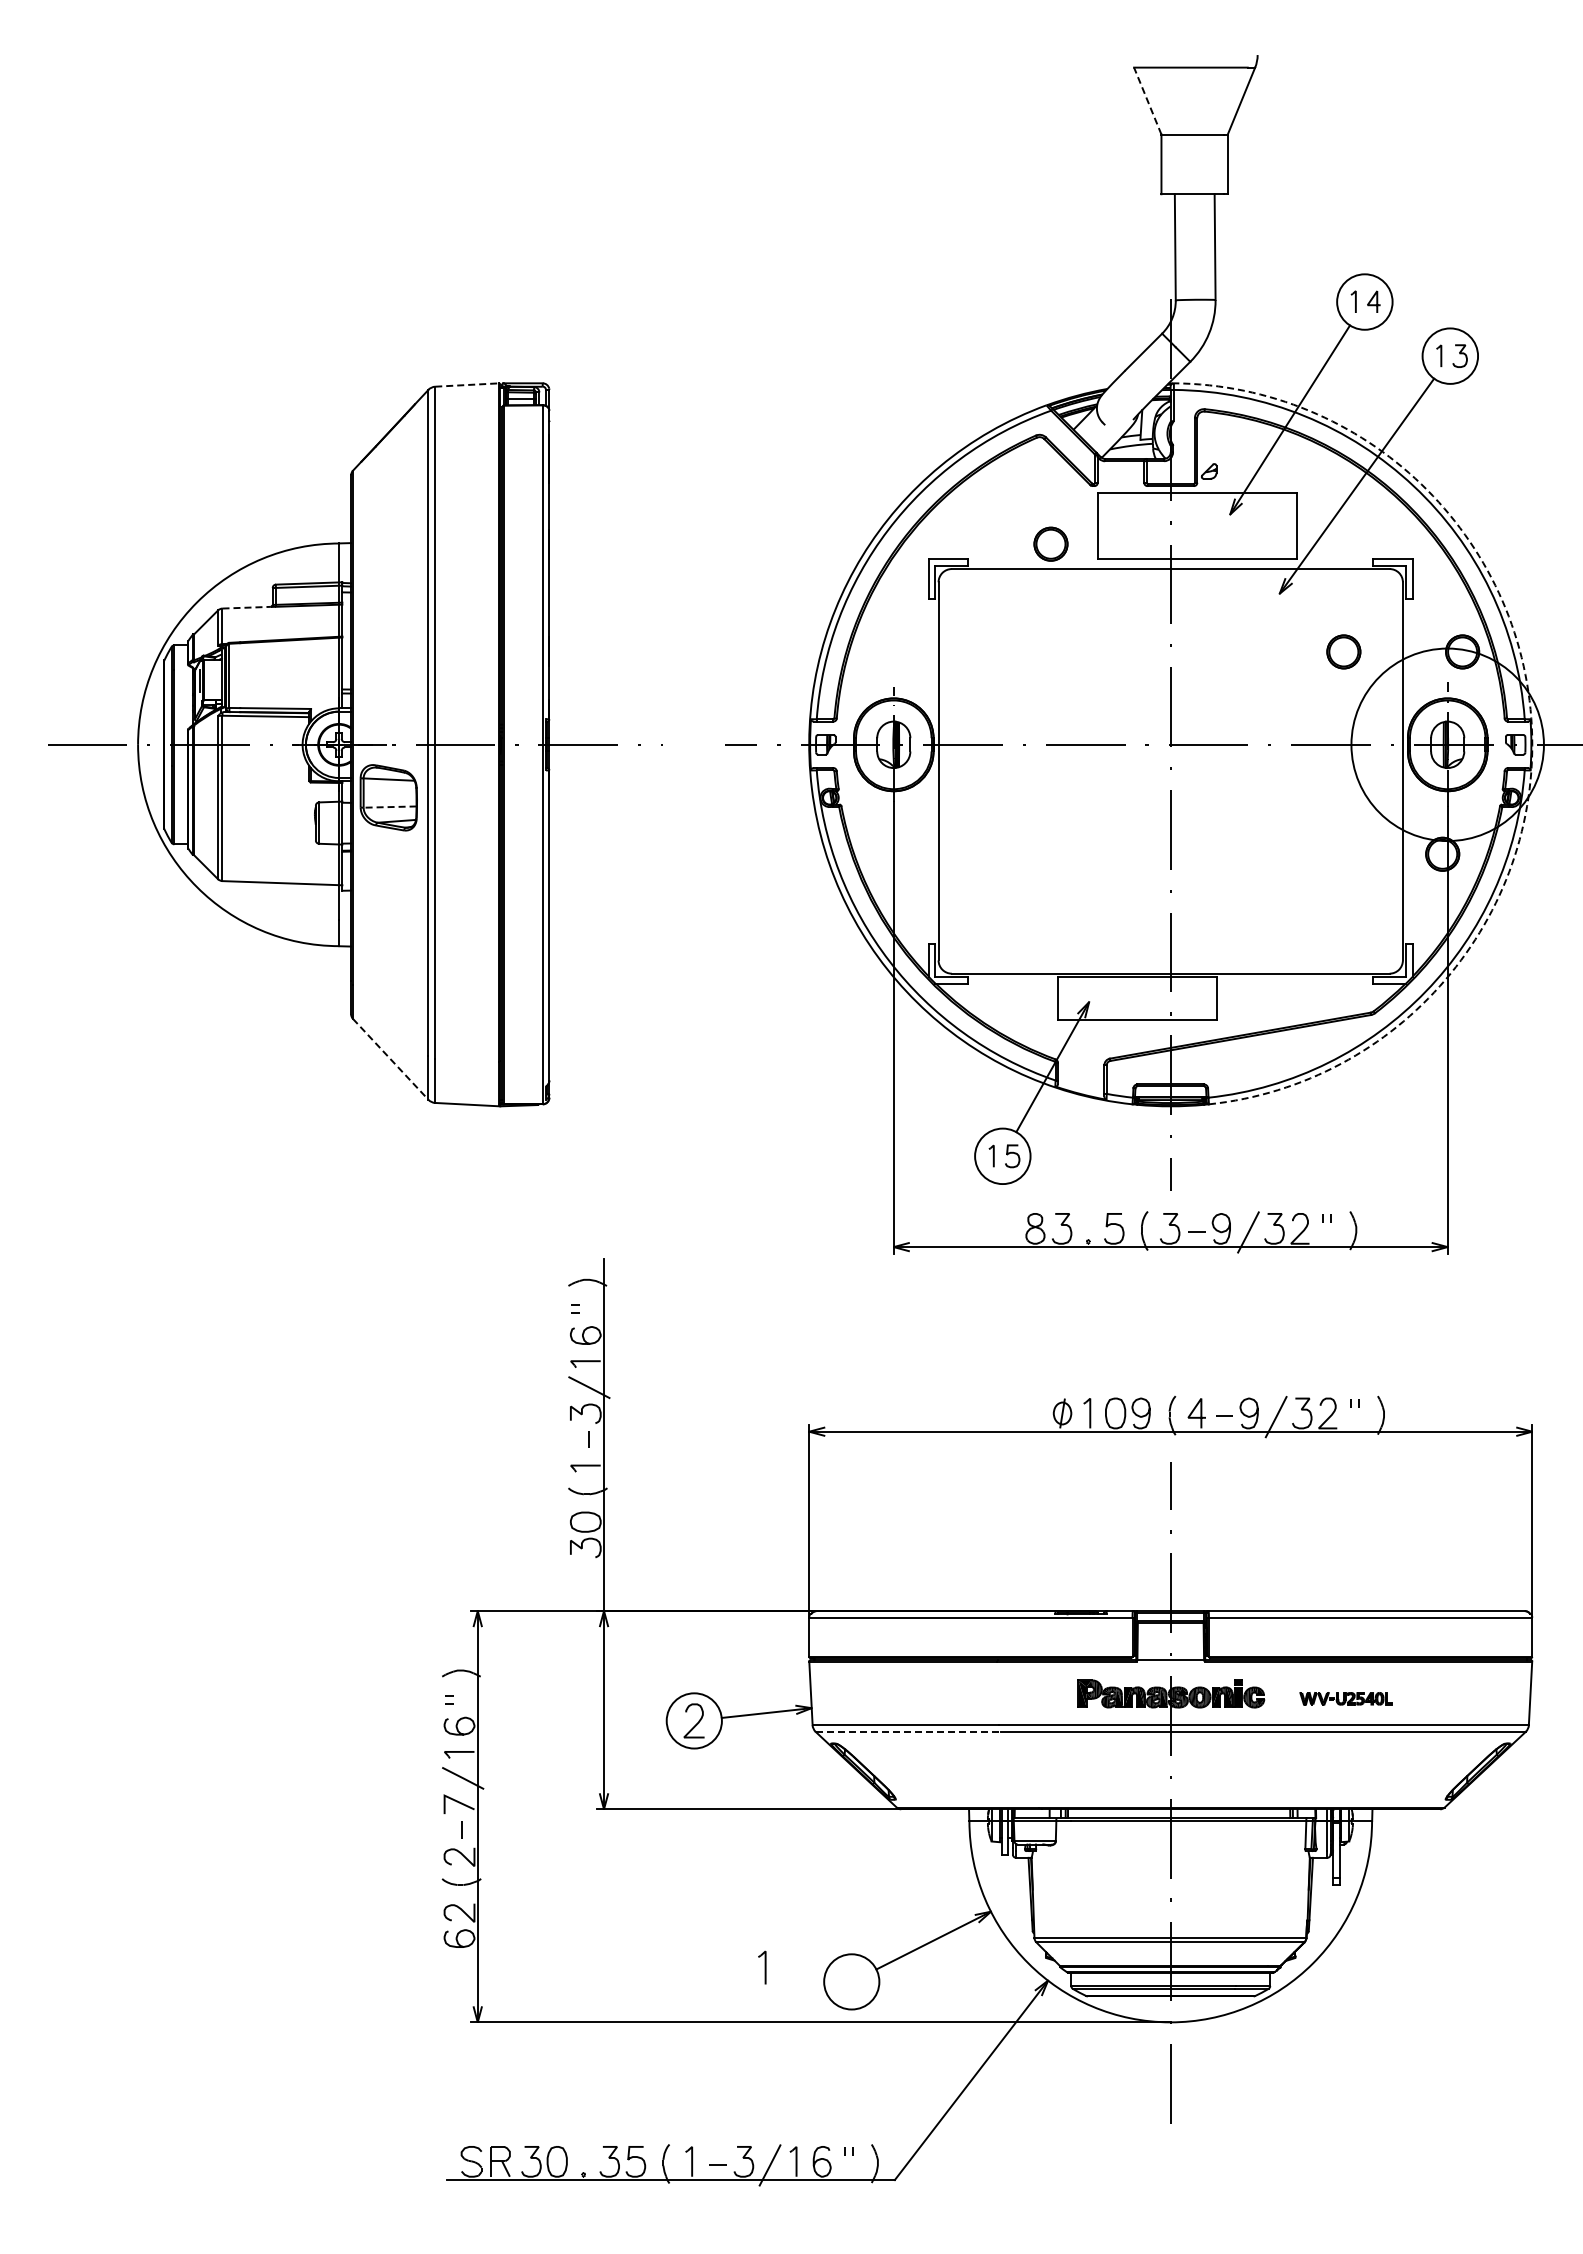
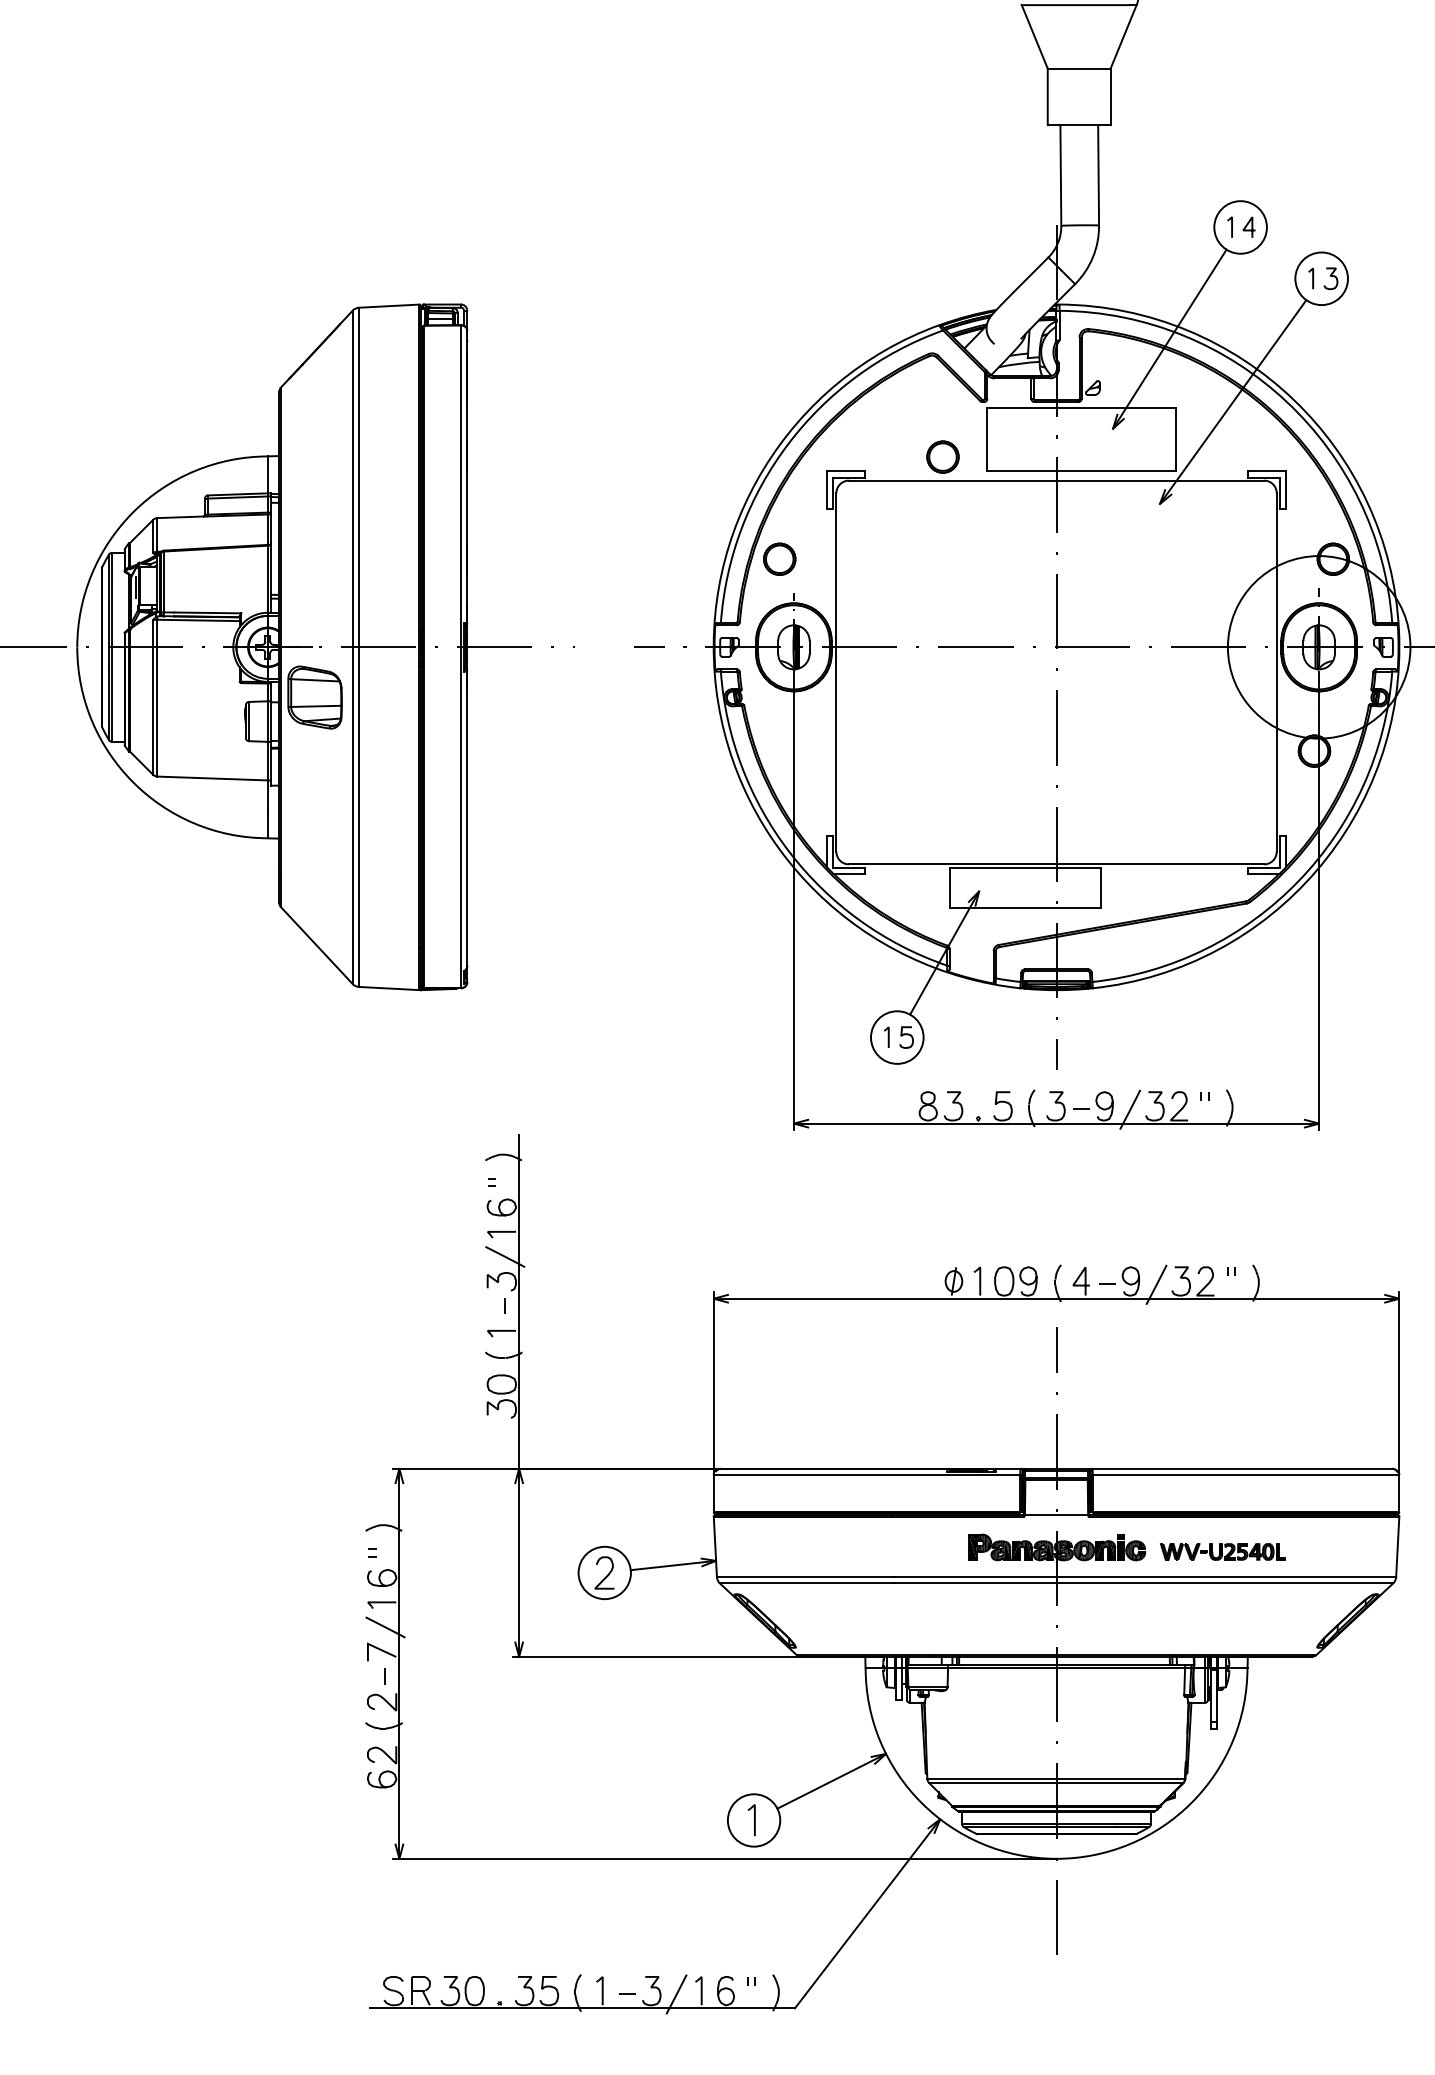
line: (1147, 100) -> (1034, 36), dashed -> solid
line: (467, 385) -> (389, 306), dashed -> solid
line: (247, 607) -> (181, 517), dashed -> solid
part: (1343, 651) -> (779, 558), moved
arc: (1531, 727) -> (1398, 630), dashed -> solid
line: (389, 807) -> (315, 706), dashed -> solid
line: (391, 1059) -> (317, 945), dashed -> solid
part: (1345, 1698) -> (1222, 1551), size x1.43
line: (908, 1731) -> (807, 1583), dashed -> solid
part: (762, 1967) -> (751, 1820), moved

